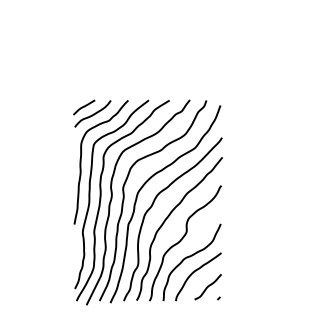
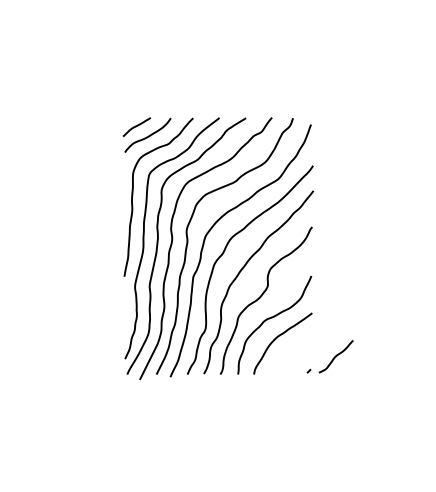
curve: (207, 286) -> (335, 356), moved

